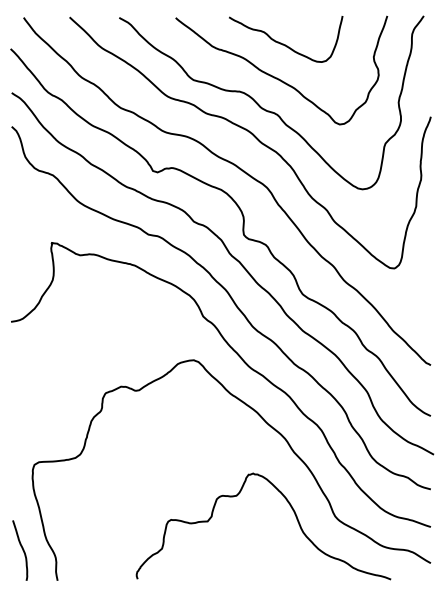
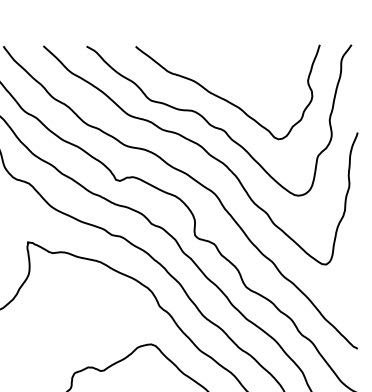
curve: (283, 43) -> (229, 68), removed

